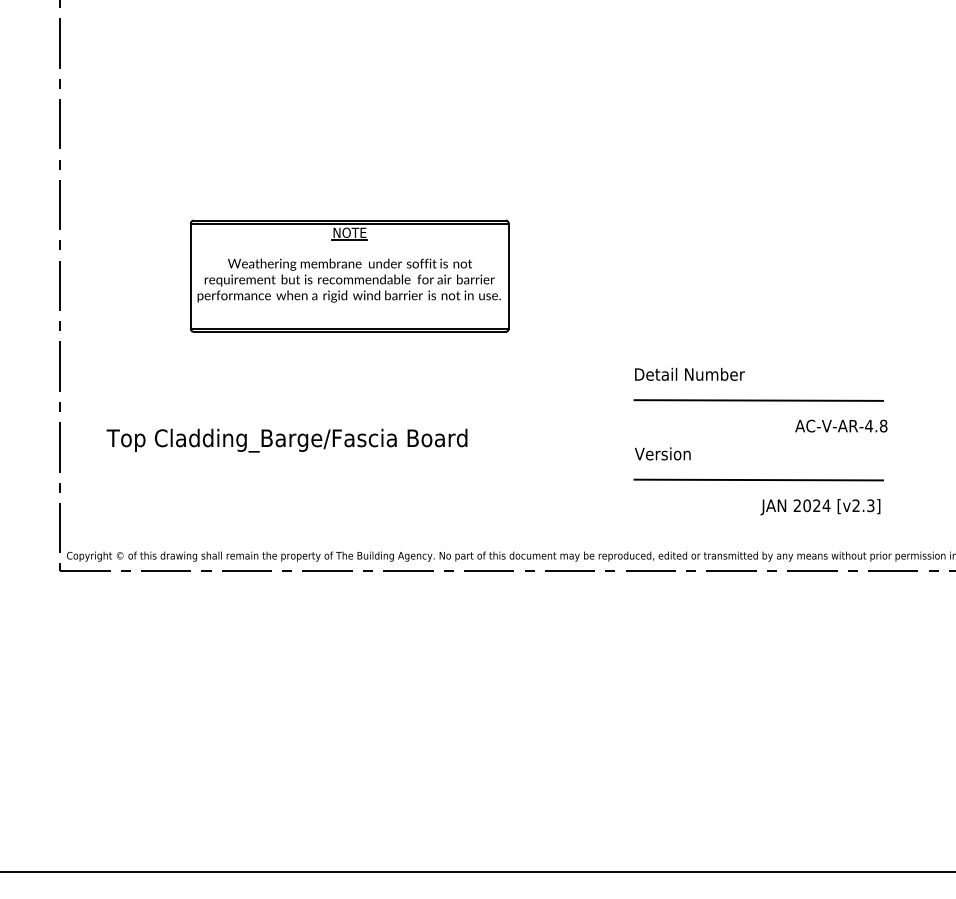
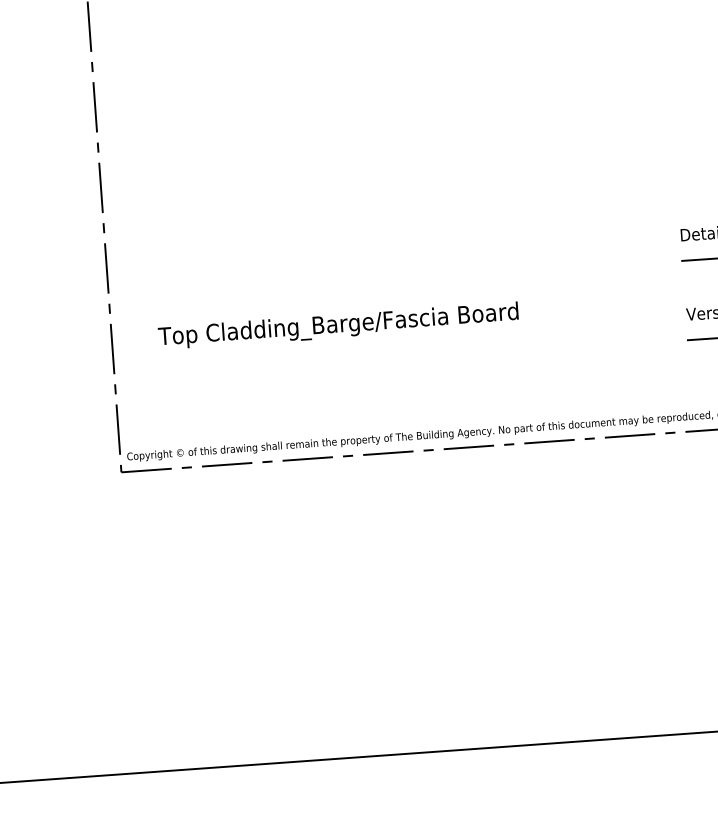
part: (349, 275) -> (389, 156), removed

